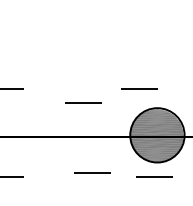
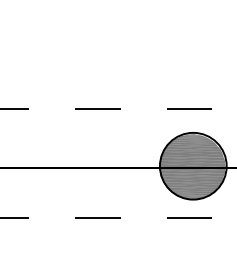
line: (139, 88) -> (189, 108), moved
line: (83, 102) -> (97, 108), moved
line: (92, 172) -> (97, 216), moved

